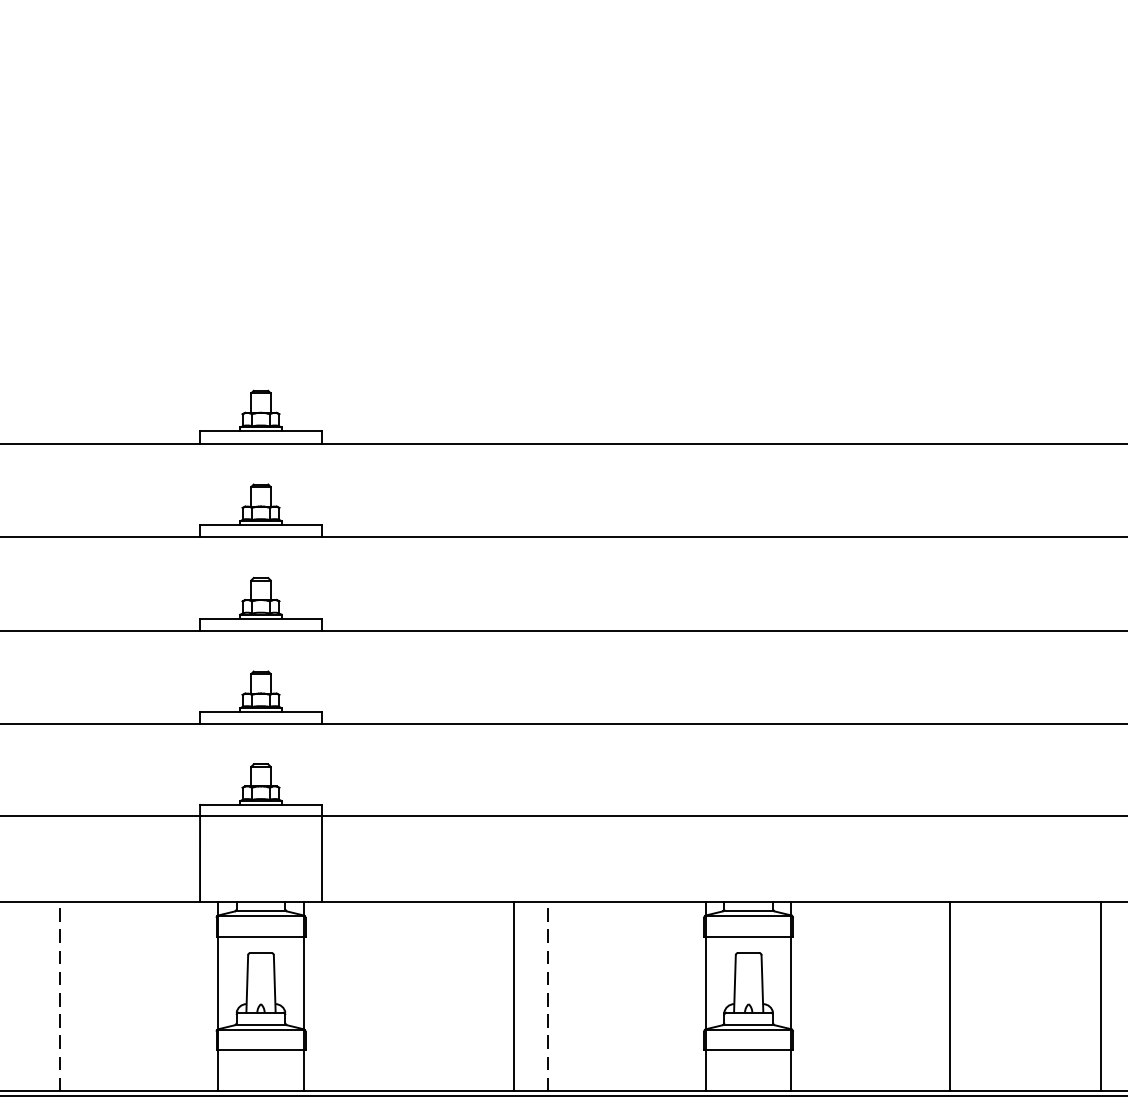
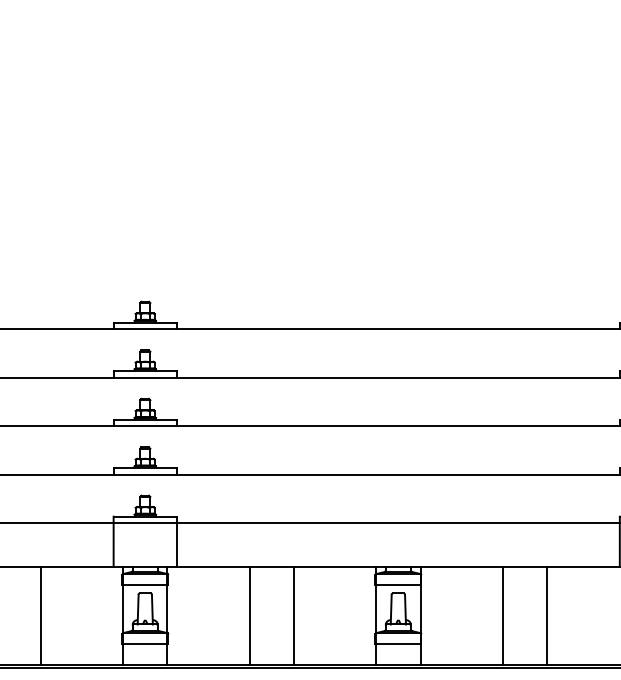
line: (59, 995) -> (40, 615), dashed -> solid
line: (513, 995) -> (249, 615), moved
line: (546, 995) -> (293, 615), dashed -> solid
line: (1101, 995) -> (547, 615), moved

